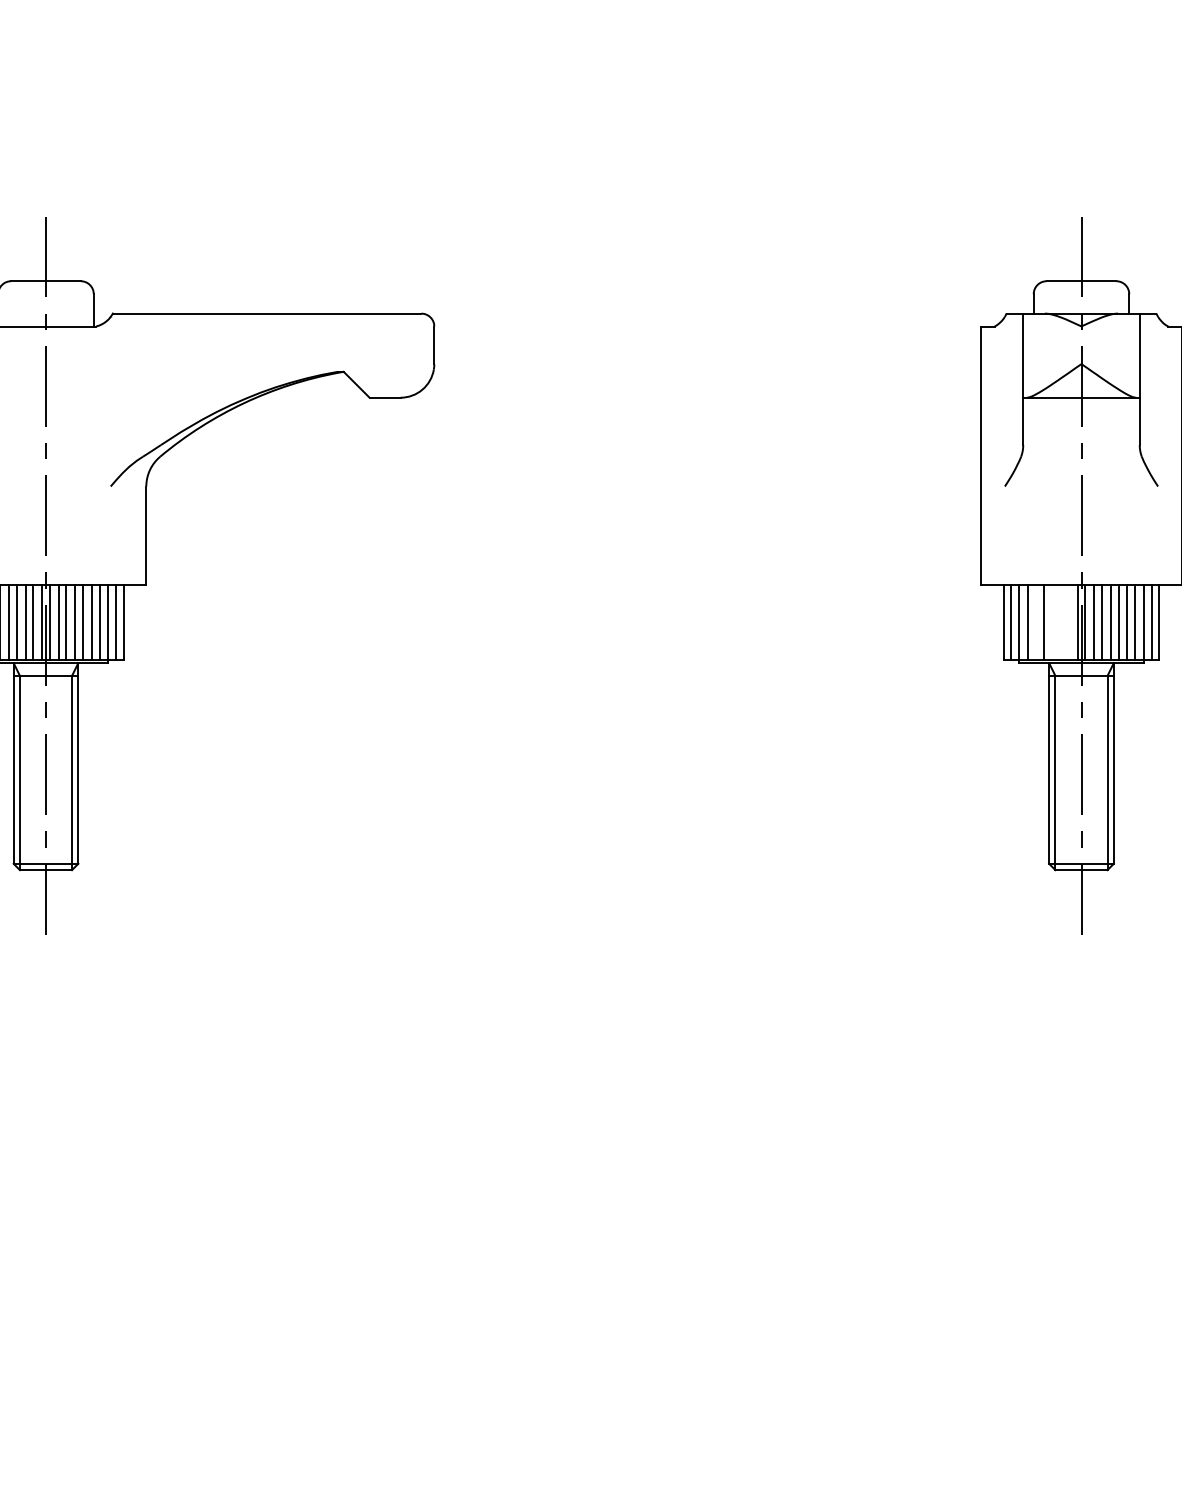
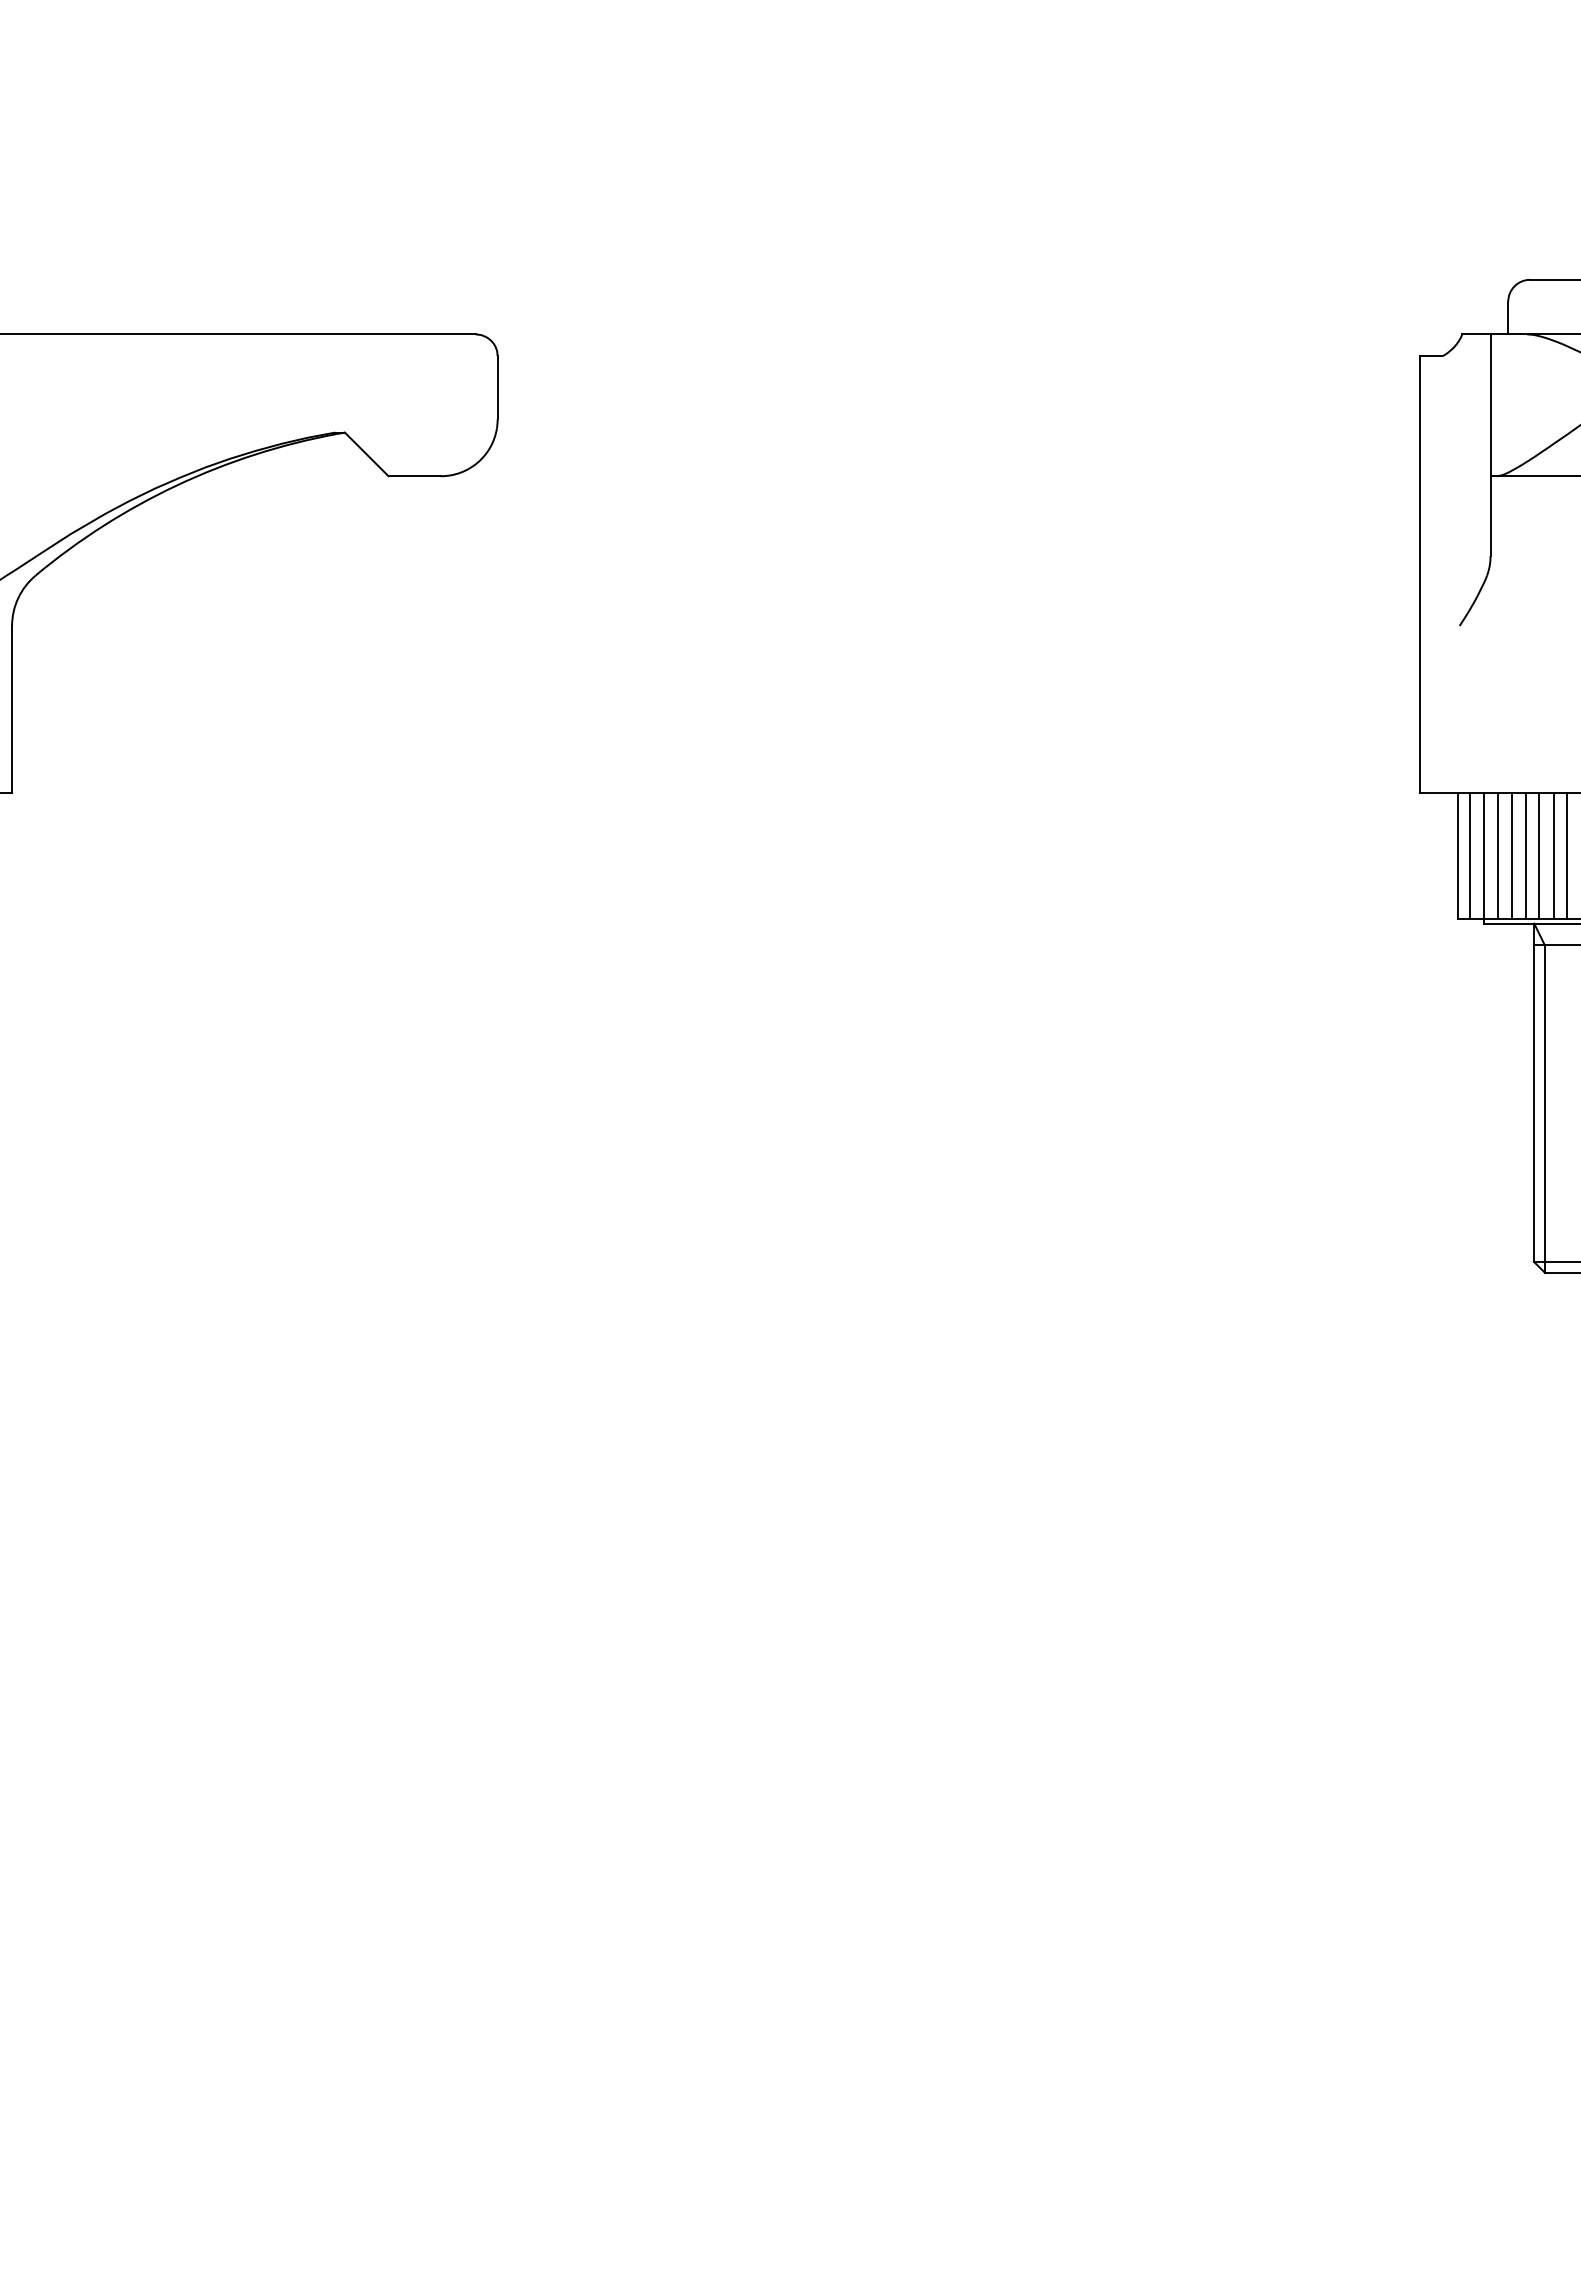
line: (1035, 622) -> (1511, 855), added
line: (1052, 622) -> (1539, 855), added
line: (1061, 622) -> (1555, 855), added
line: (1068, 622) -> (1566, 855), added

